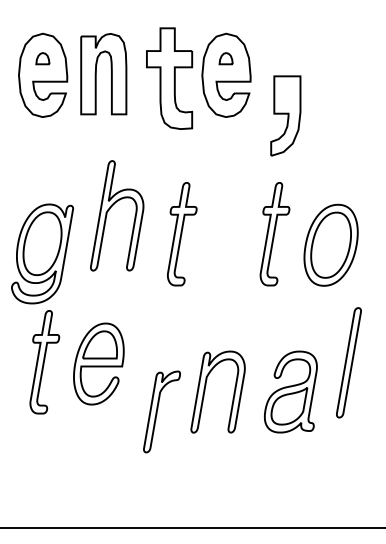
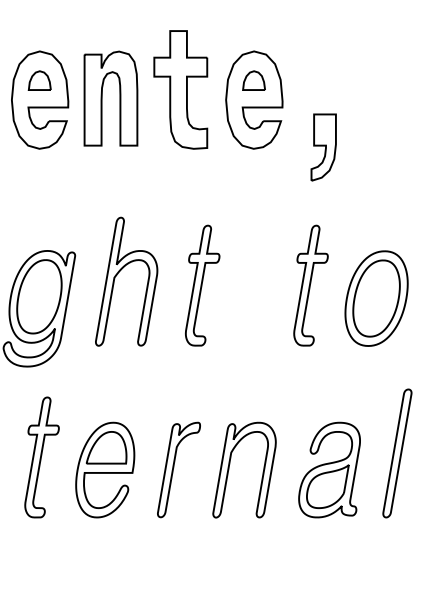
part: (42, 58) -> (39, 80), size x1.43
part: (225, 58) -> (253, 80), size x1.43
part: (169, 78) -> (180, 89), moved
part: (285, 115) -> (323, 146), size x0.71
part: (110, 209) -> (118, 274), moved
part: (44, 362) -> (41, 457), moved
part: (348, 362) -> (396, 453), moved
part: (98, 363) -> (104, 469), moved
part: (161, 411) -> (178, 469), moved

